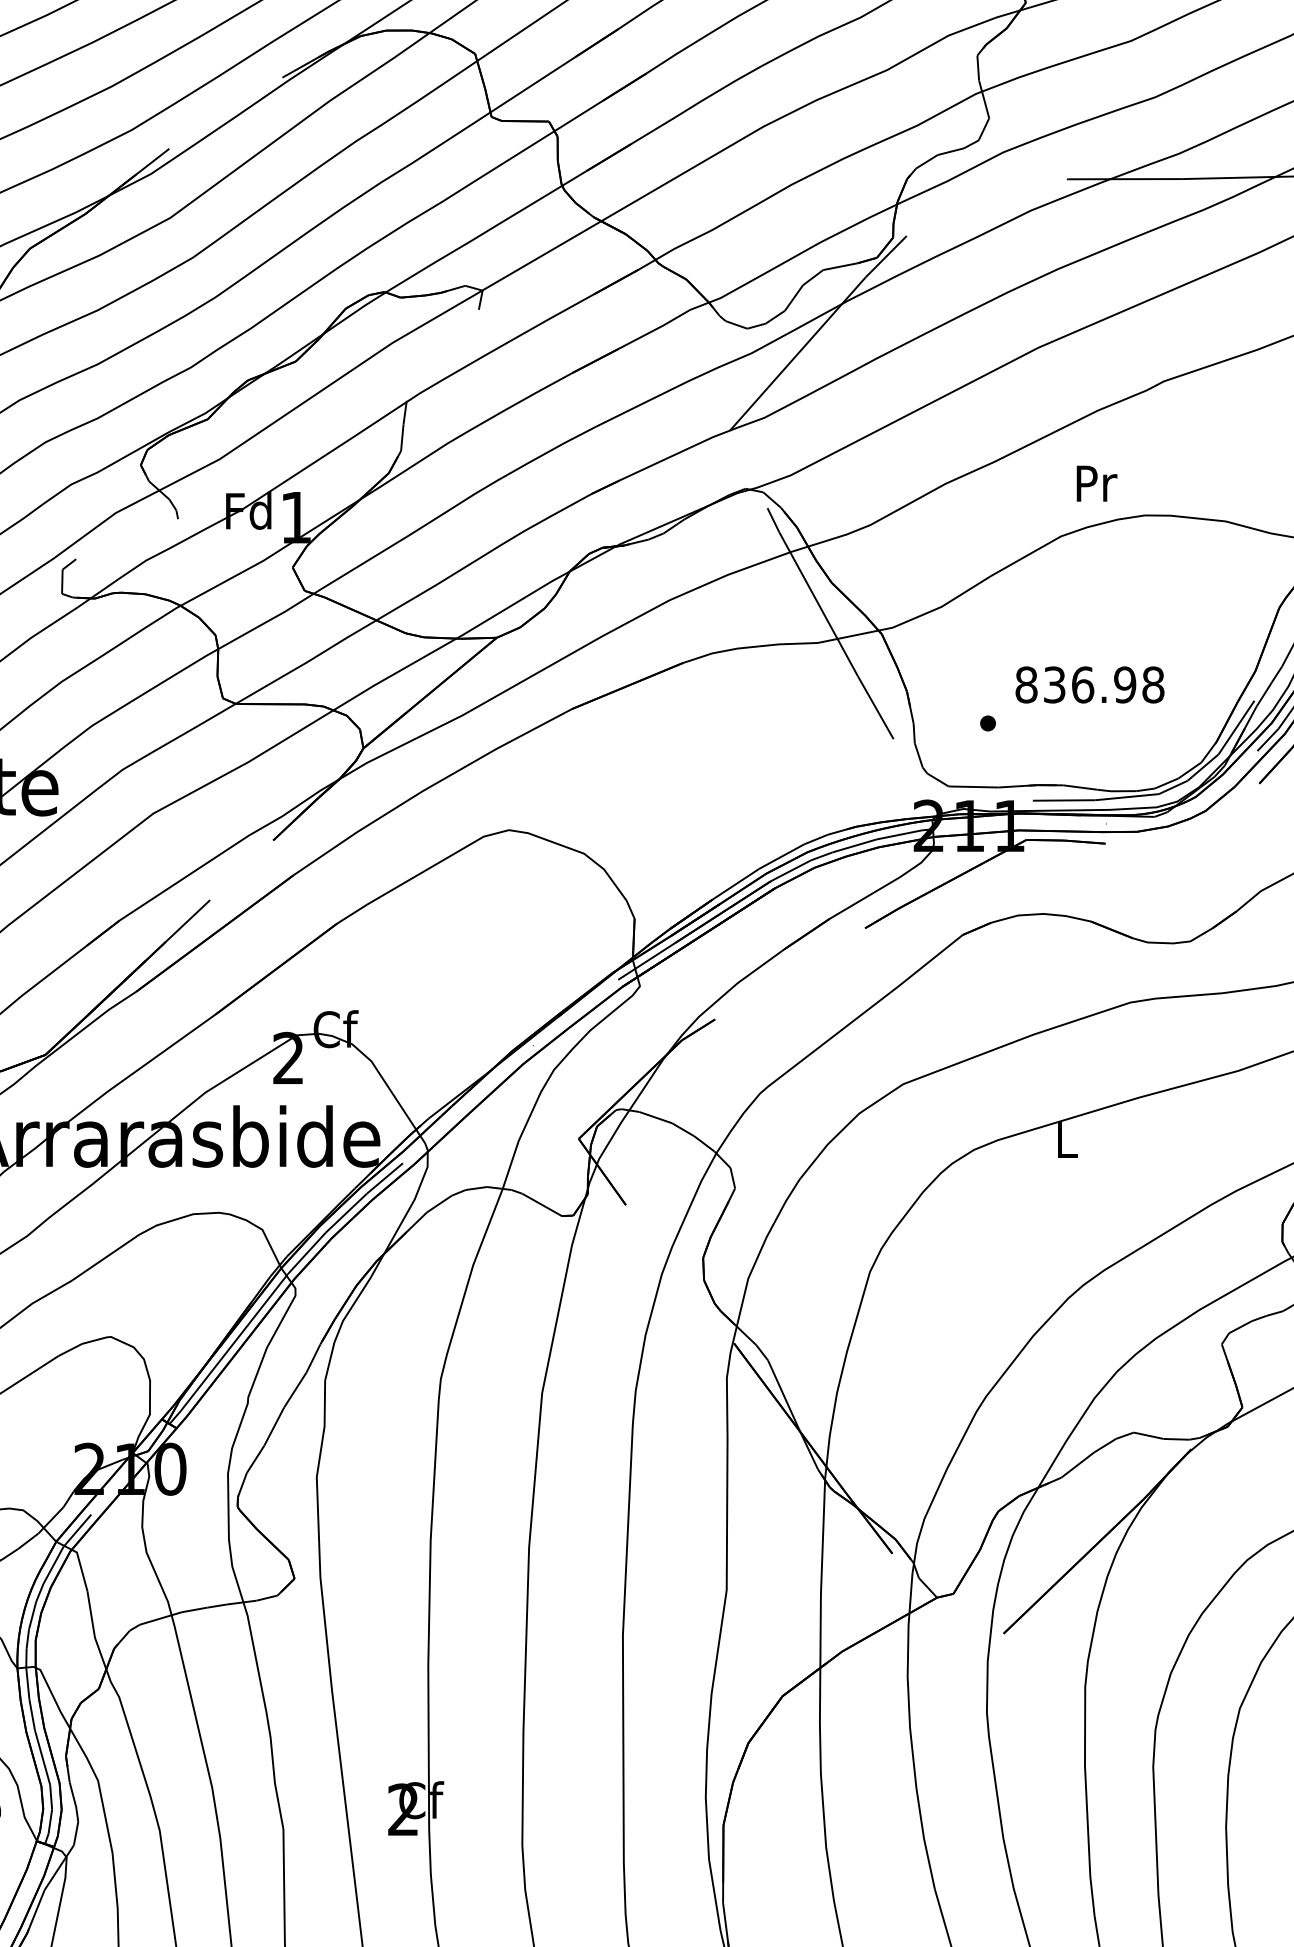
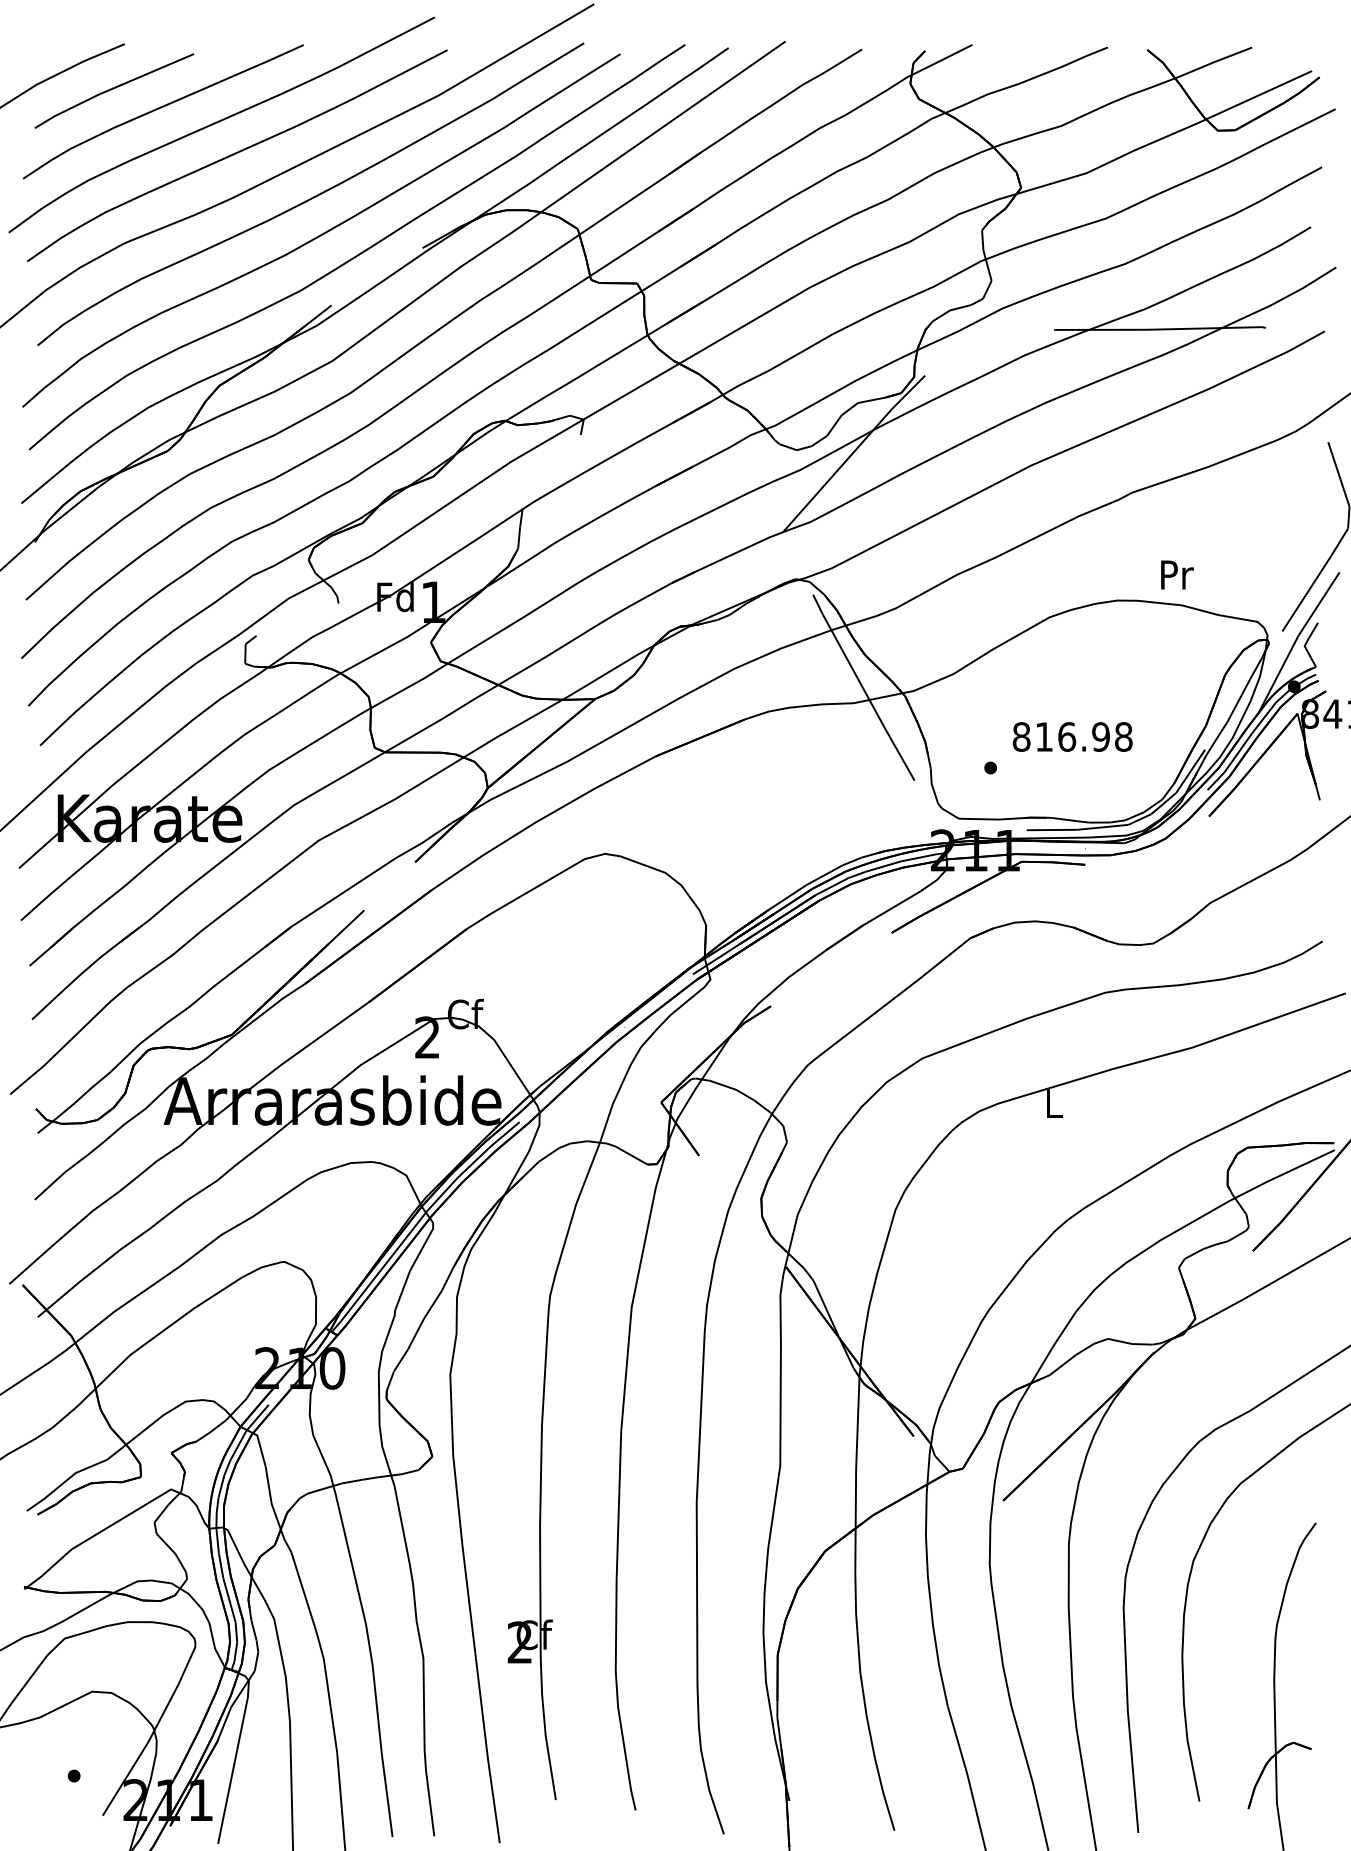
text: (1097, 483) -> (1177, 574), moved
text: (1053, 684) -> (1043, 736), 836.98 -> 816.98

